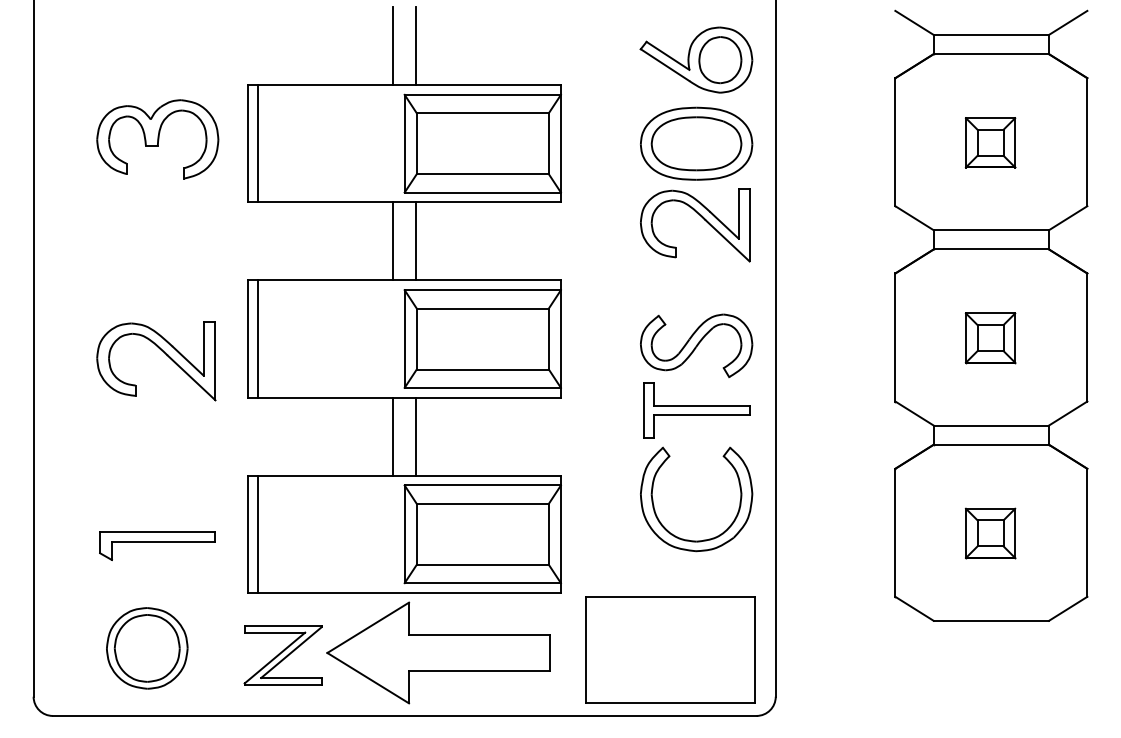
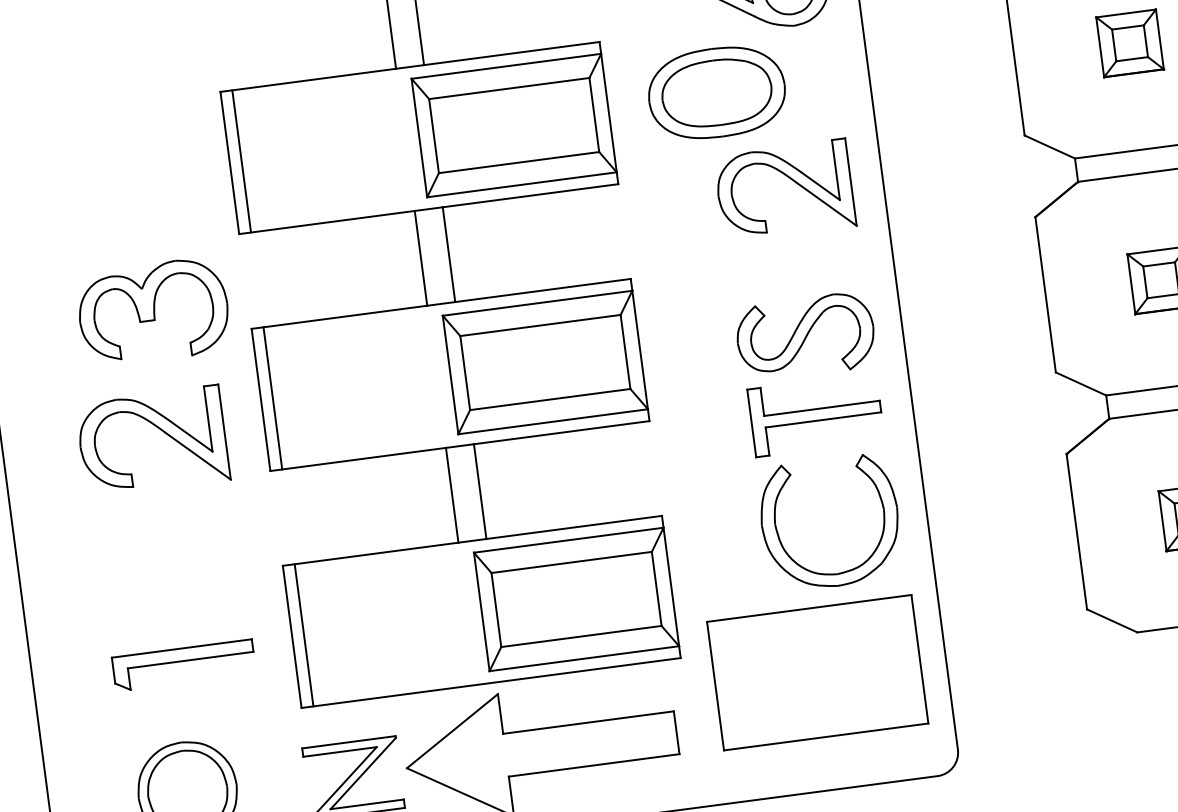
part: (157, 139) -> (153, 312), moved
part: (696, 143) -> (716, 92), moved
part: (670, 649) -> (817, 671), moved

